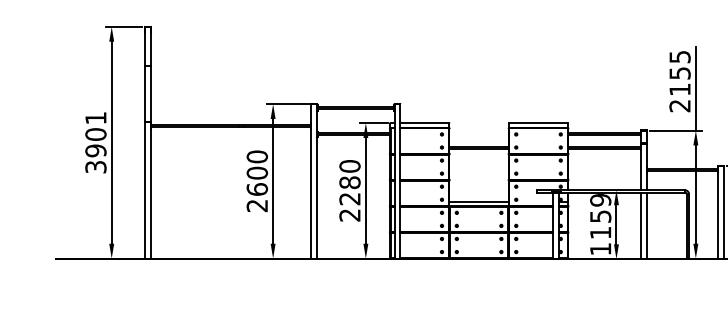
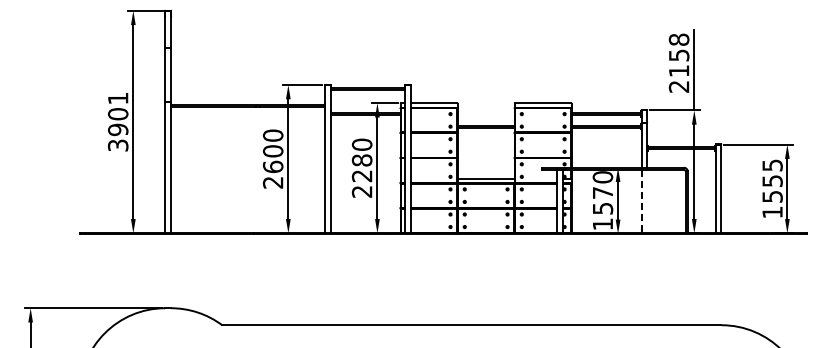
text: (679, 56) -> (678, 39), 2155 -> 2158
text: (601, 216) -> (603, 192), 1159 -> 1570
line: (640, 225) -> (641, 201), solid -> dashed
line: (647, 225) -> (647, 201), removed

